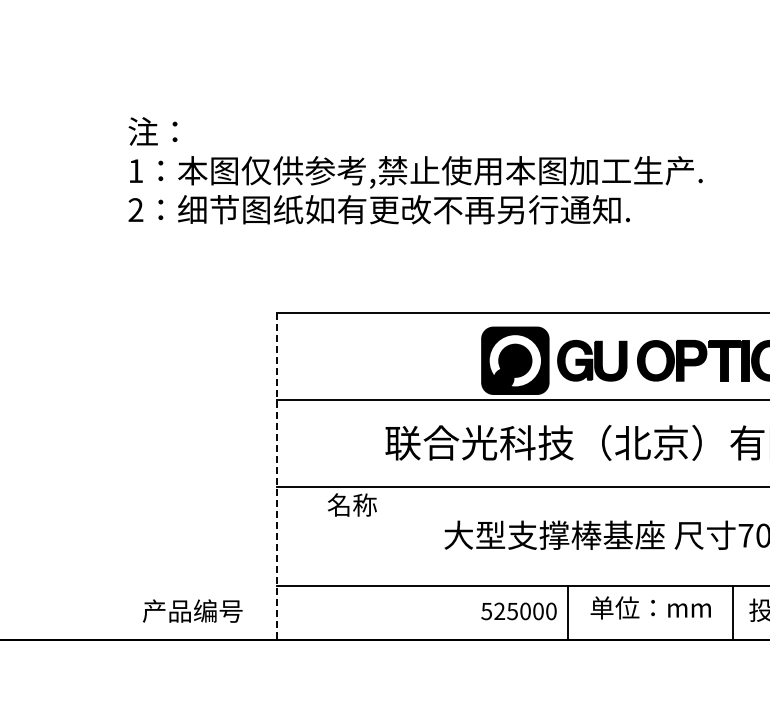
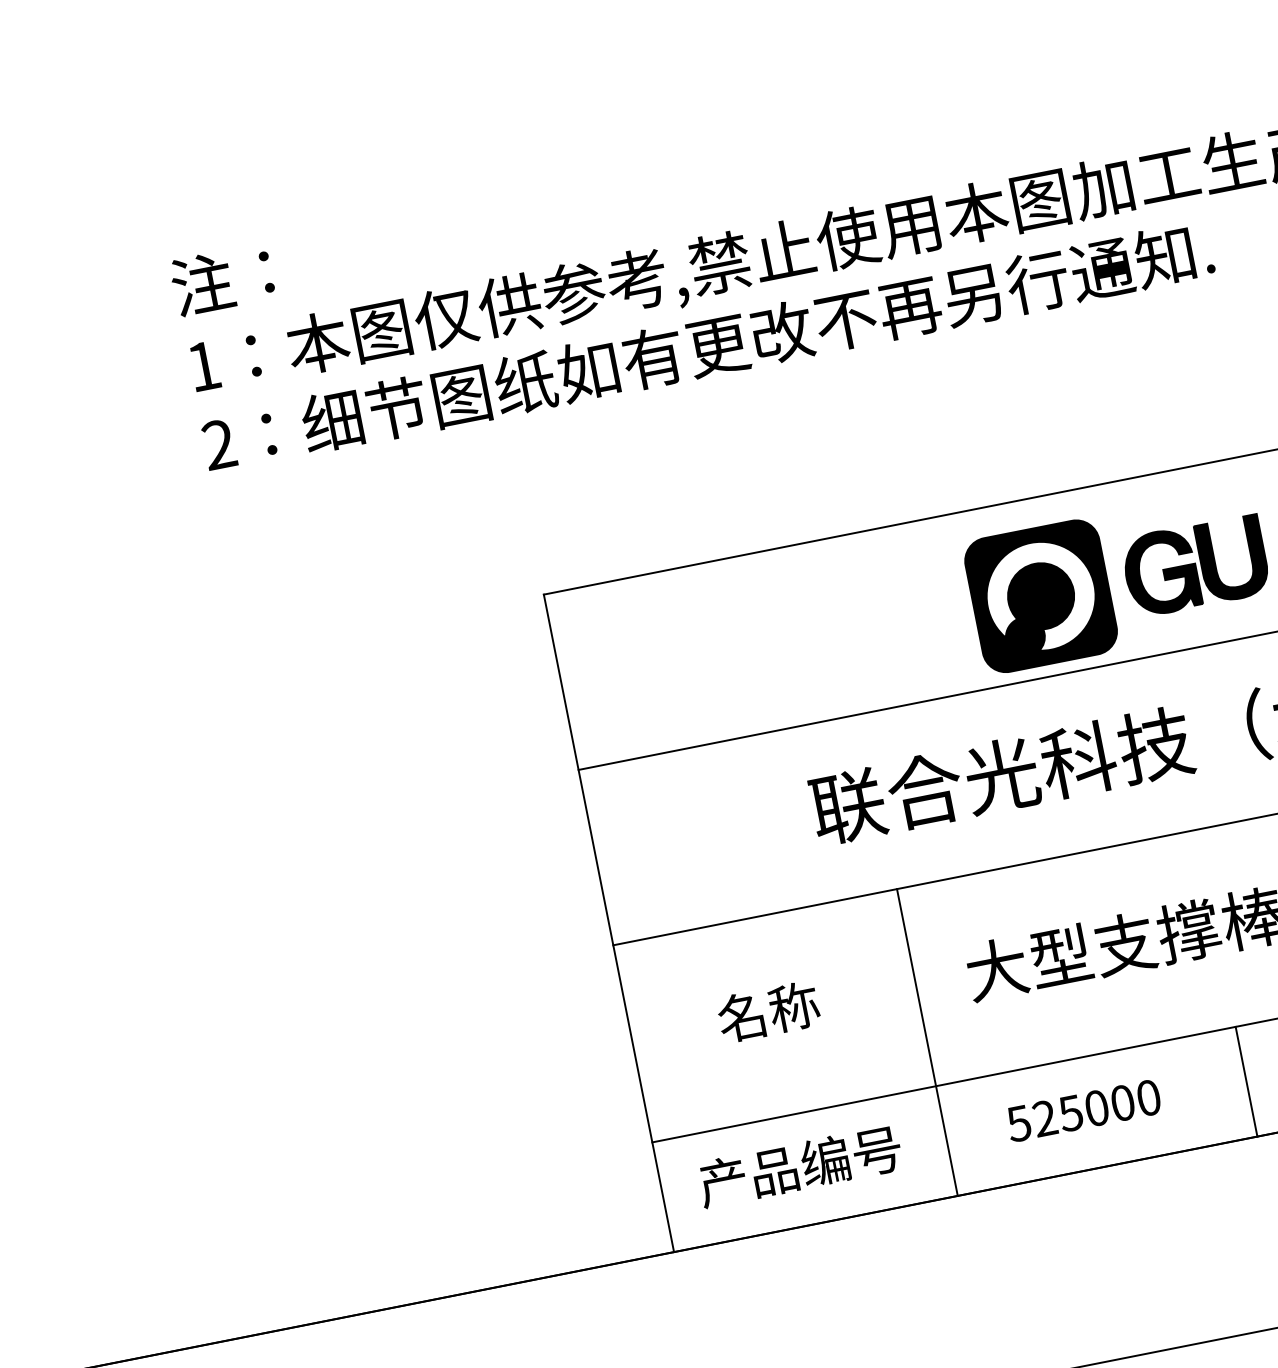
line: (277, 476) -> (609, 923), dashed -> solid
text: (352, 504) -> (768, 1010), moved
line: (418, 563) -> (927, 1041), added
text: (192, 610) -> (799, 1165), moved
text: (518, 611) -> (1082, 1111), moved

